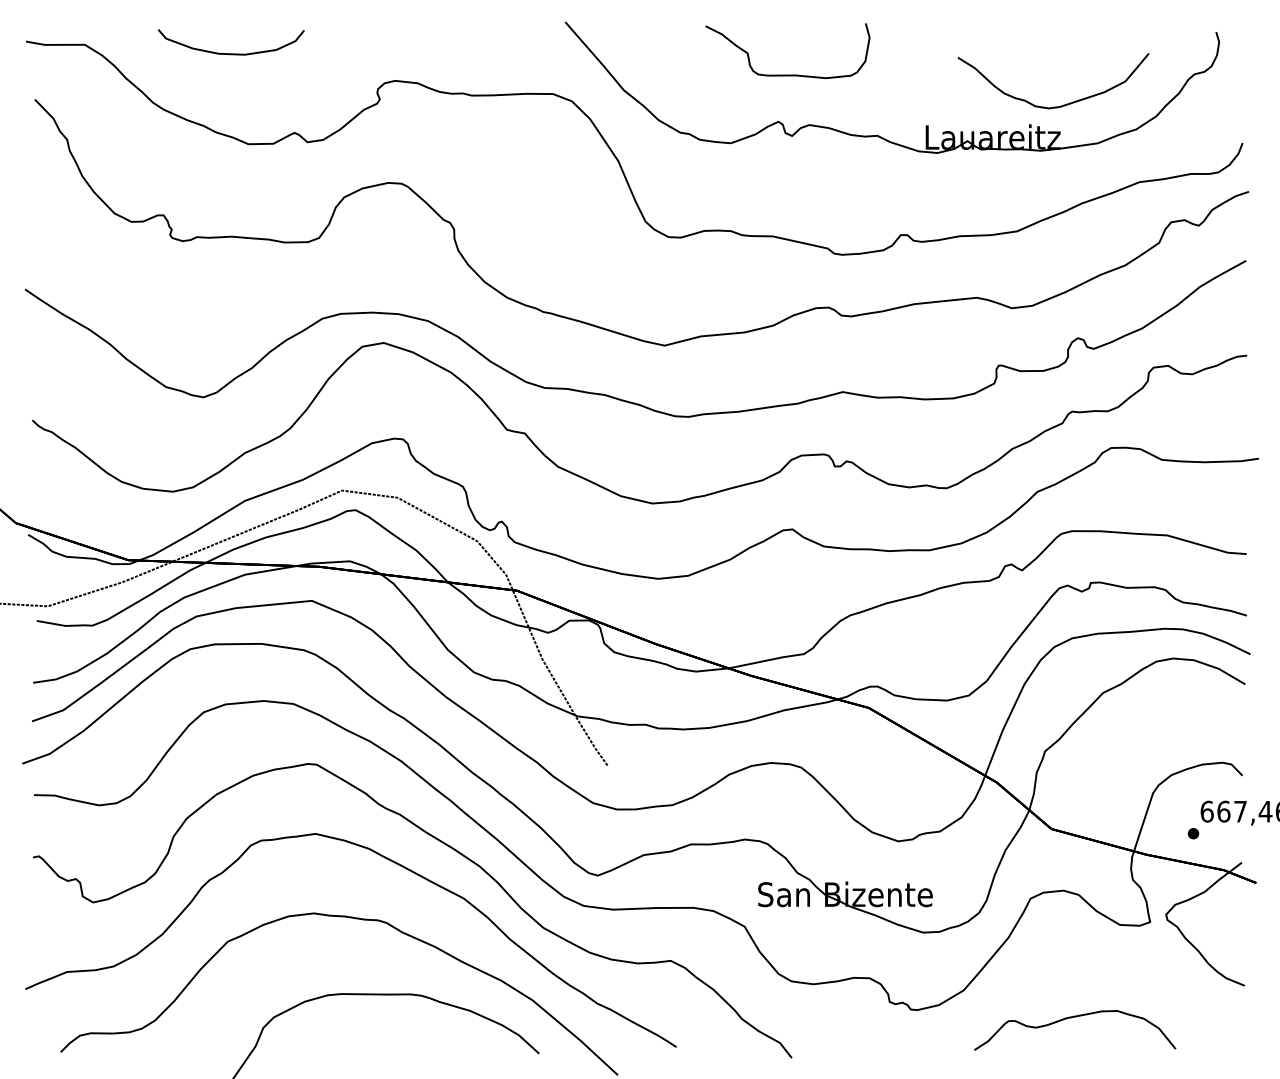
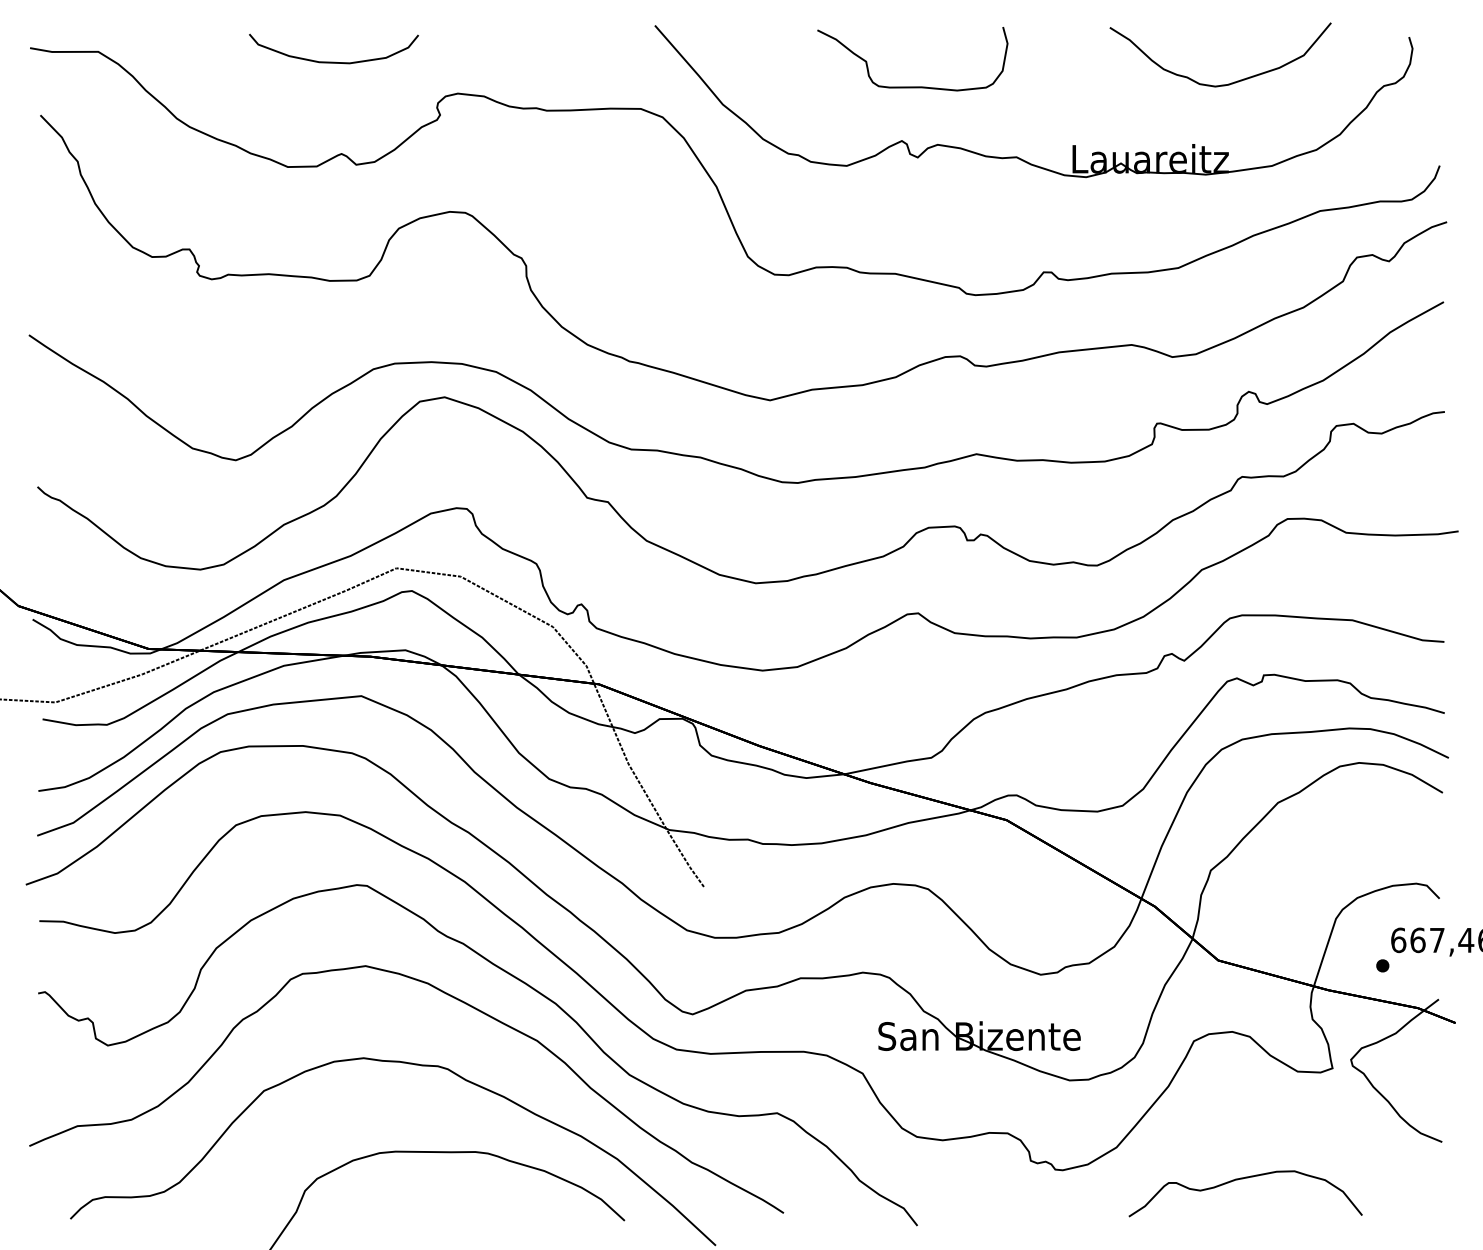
curve: (230, 53) -> (333, 61), moved
curve: (1054, 106) -> (1221, 84), moved

